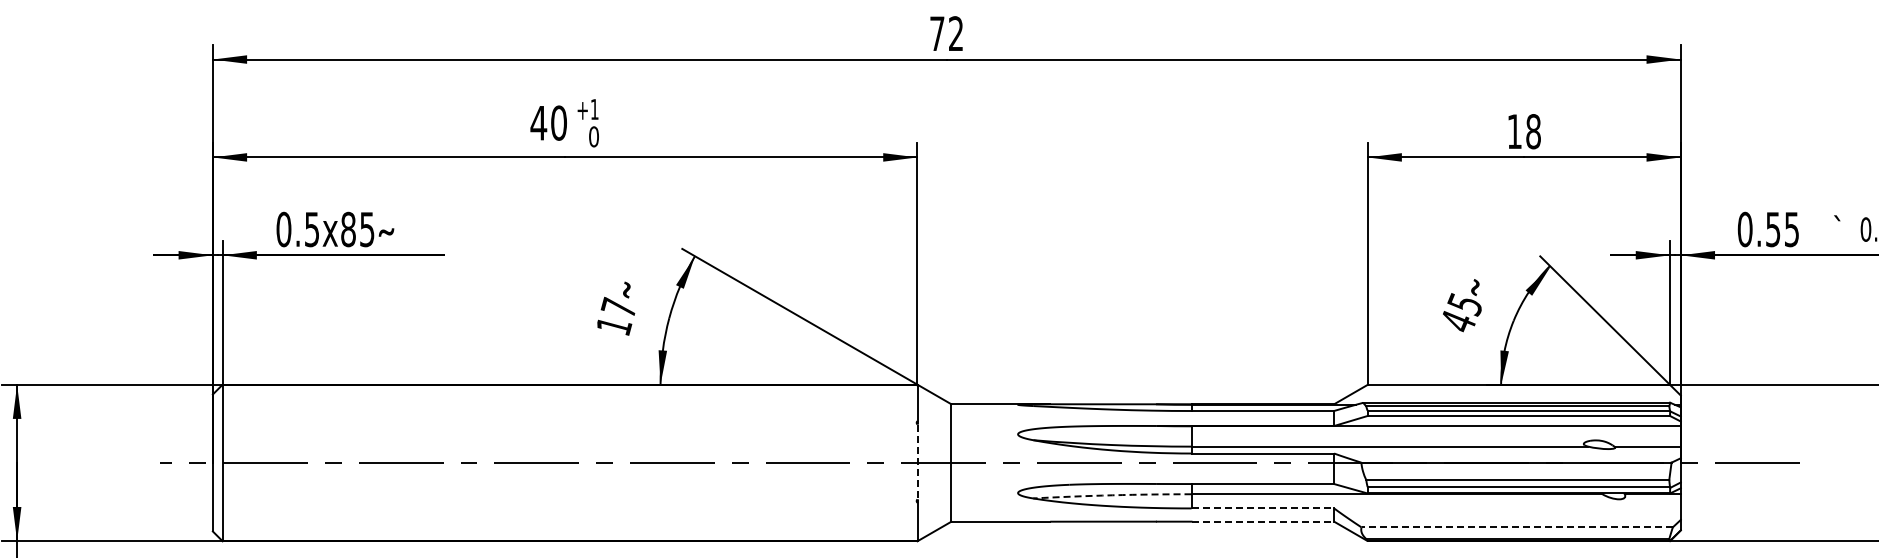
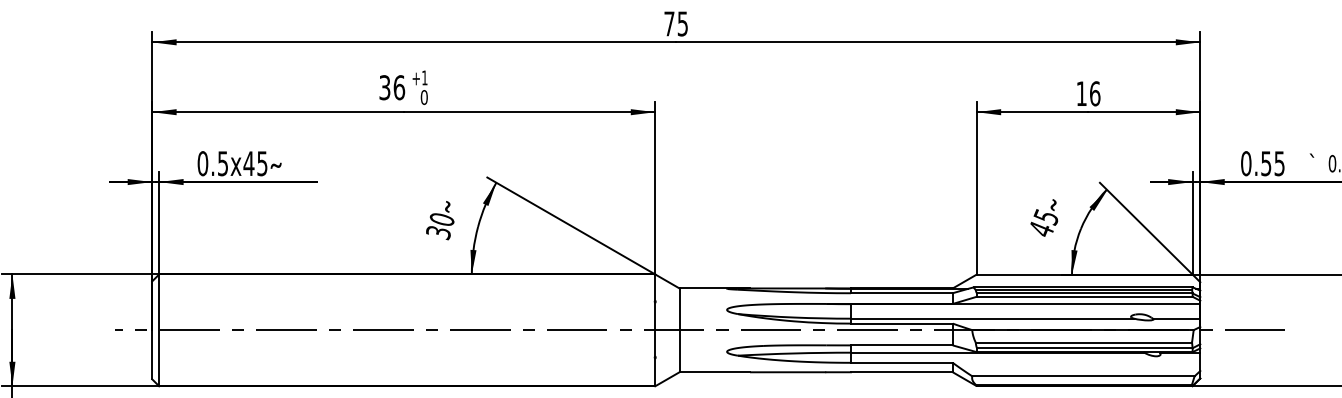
text: (955, 33) -> (682, 23), 72 -> 75
text: (548, 122) -> (391, 87), 40 -> 36
text: (1533, 131) -> (1095, 93), 18 -> 16
text: (348, 229) -> (249, 163), 0.5x85 -> 0.5x45
text: (616, 316) -> (440, 225), 17 -> 30
line: (917, 462) -> (655, 330), dashed -> solid
arc: (1112, 495) -> (794, 353), dashed -> solid
line: (1263, 508) -> (902, 362), dashed -> solid
line: (1263, 521) -> (902, 372), dashed -> solid
line: (1517, 527) -> (1083, 376), dashed -> solid

